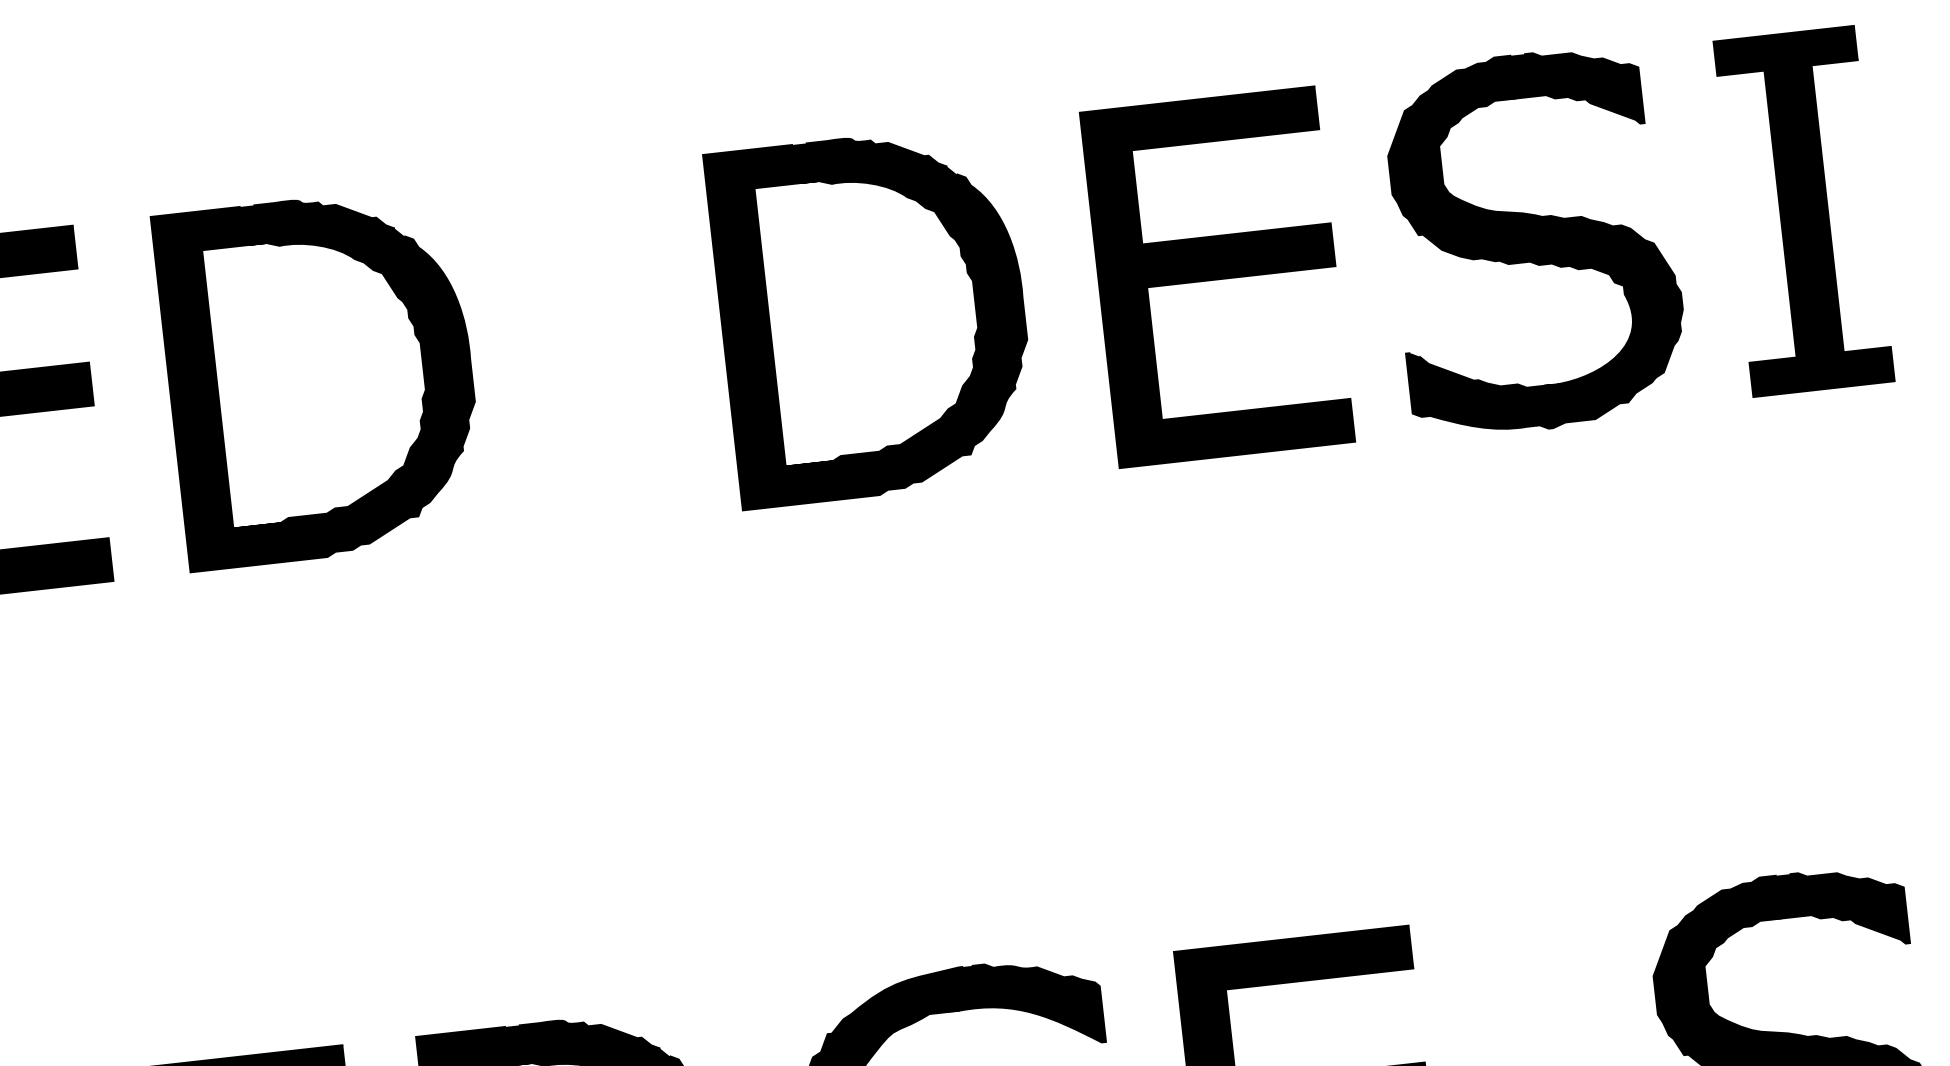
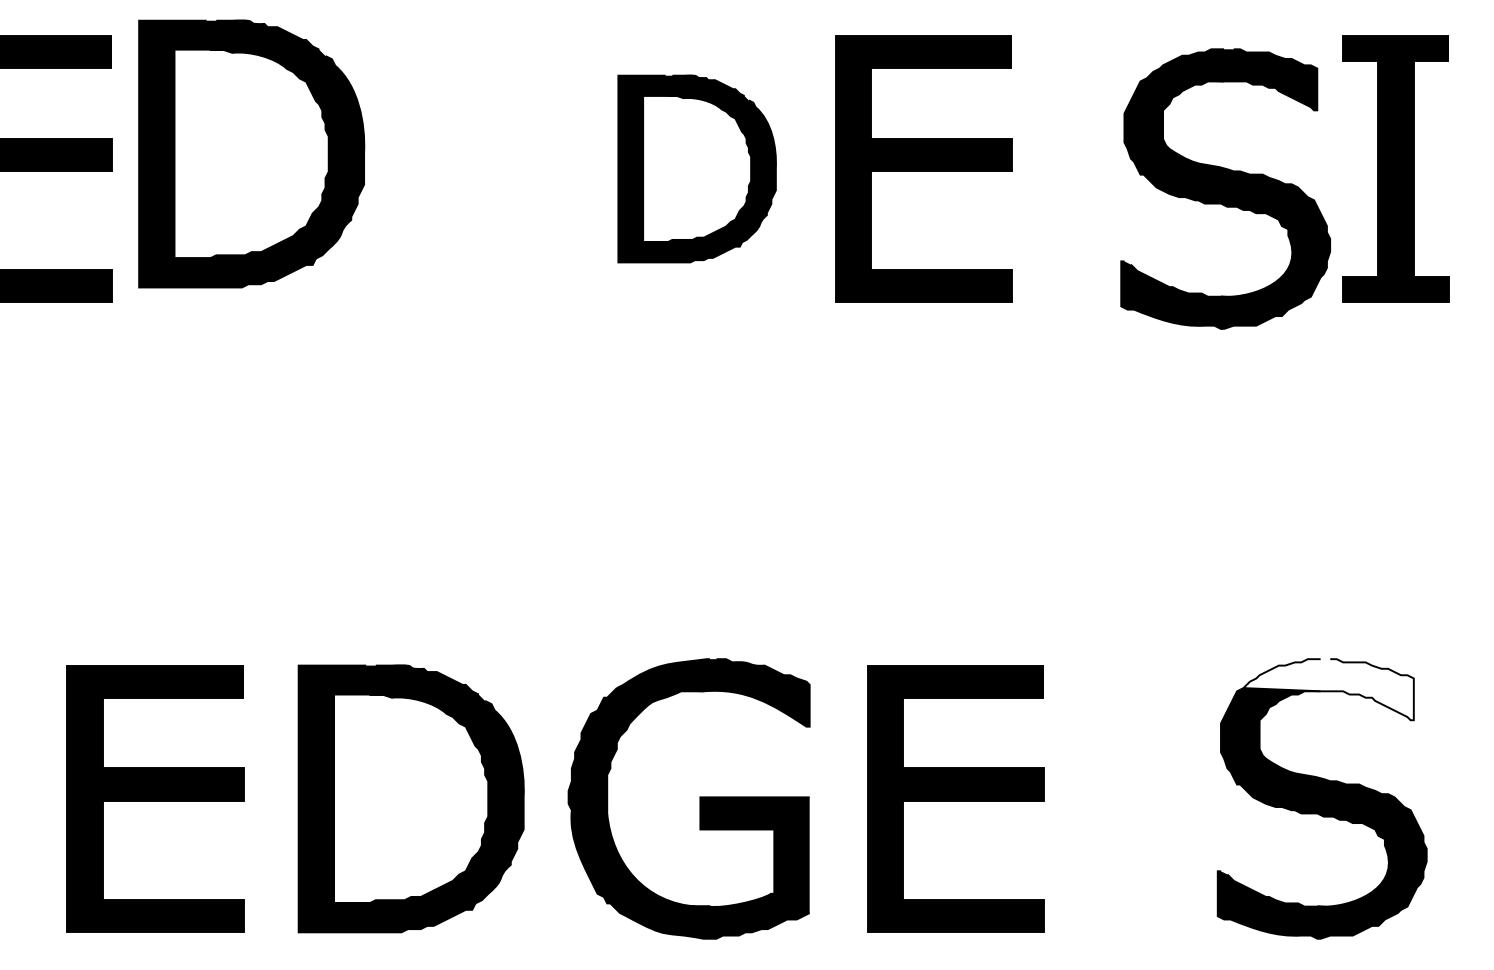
part: (1533, 240) -> (1225, 188), moved
part: (1216, 276) -> (923, 168), moved
part: (871, 315) -> (696, 168), size x0.7
part: (320, 377) -> (251, 153), moved
fill: (1791, 914) -> (1328, 689), removed

